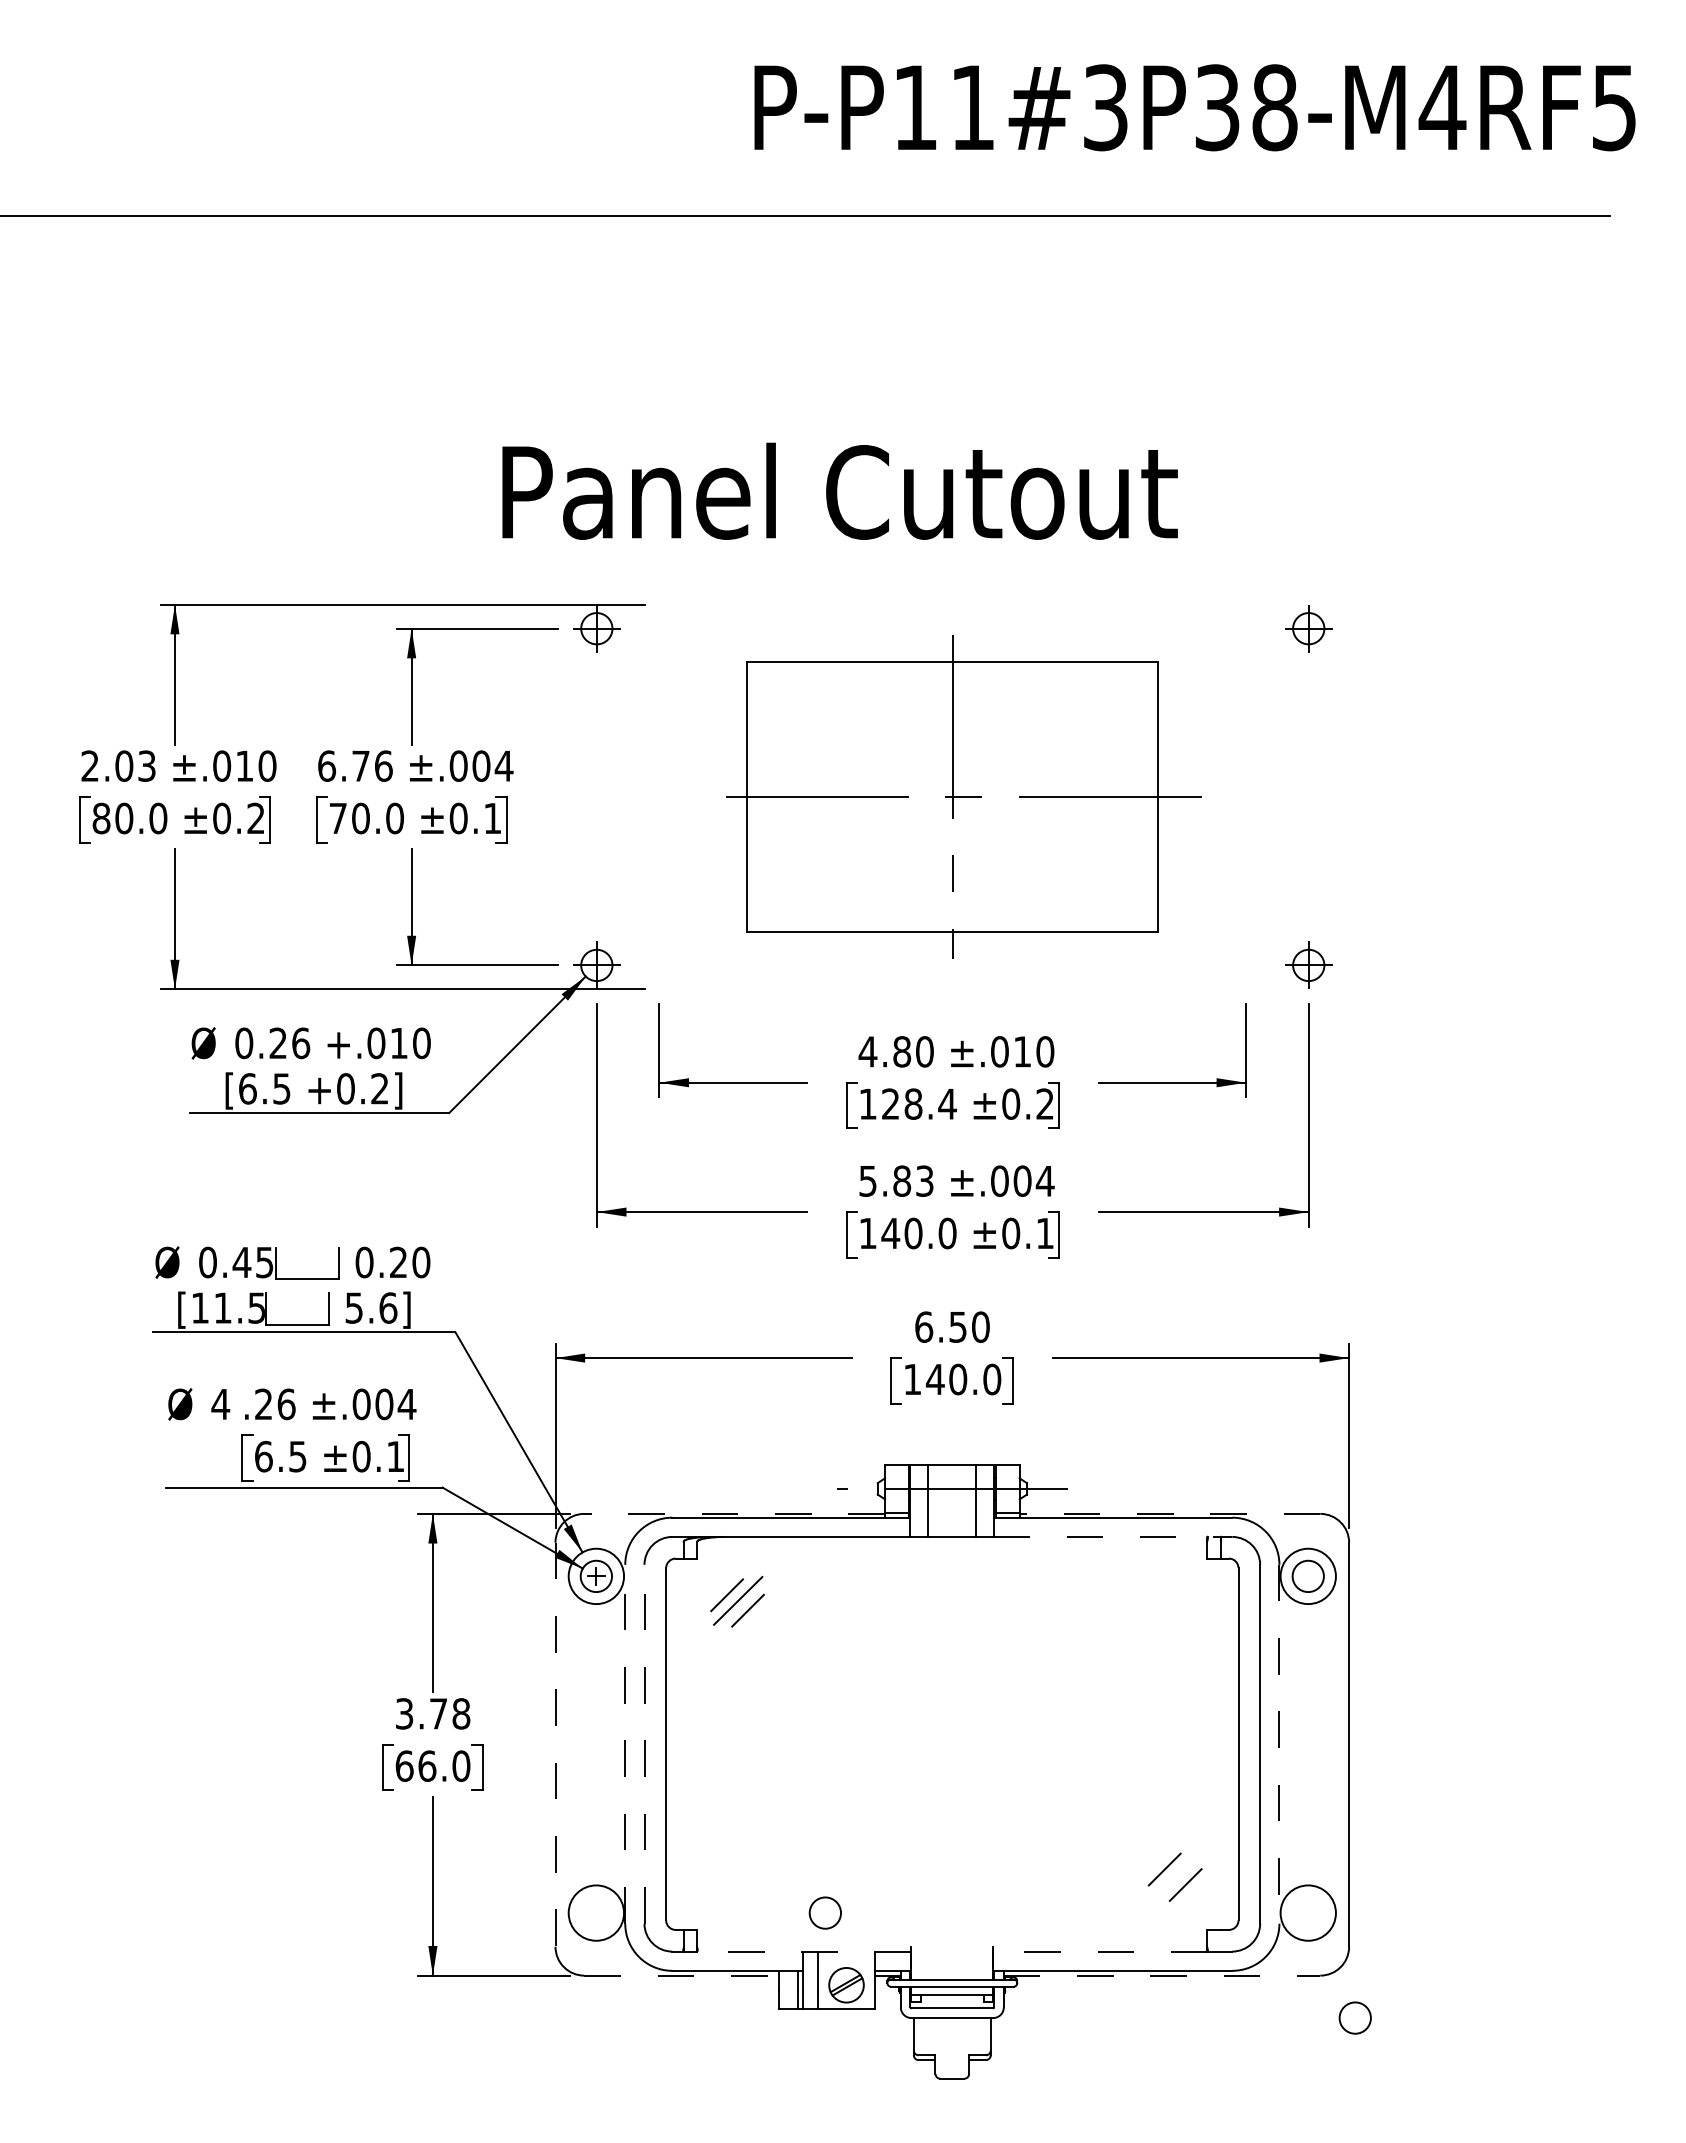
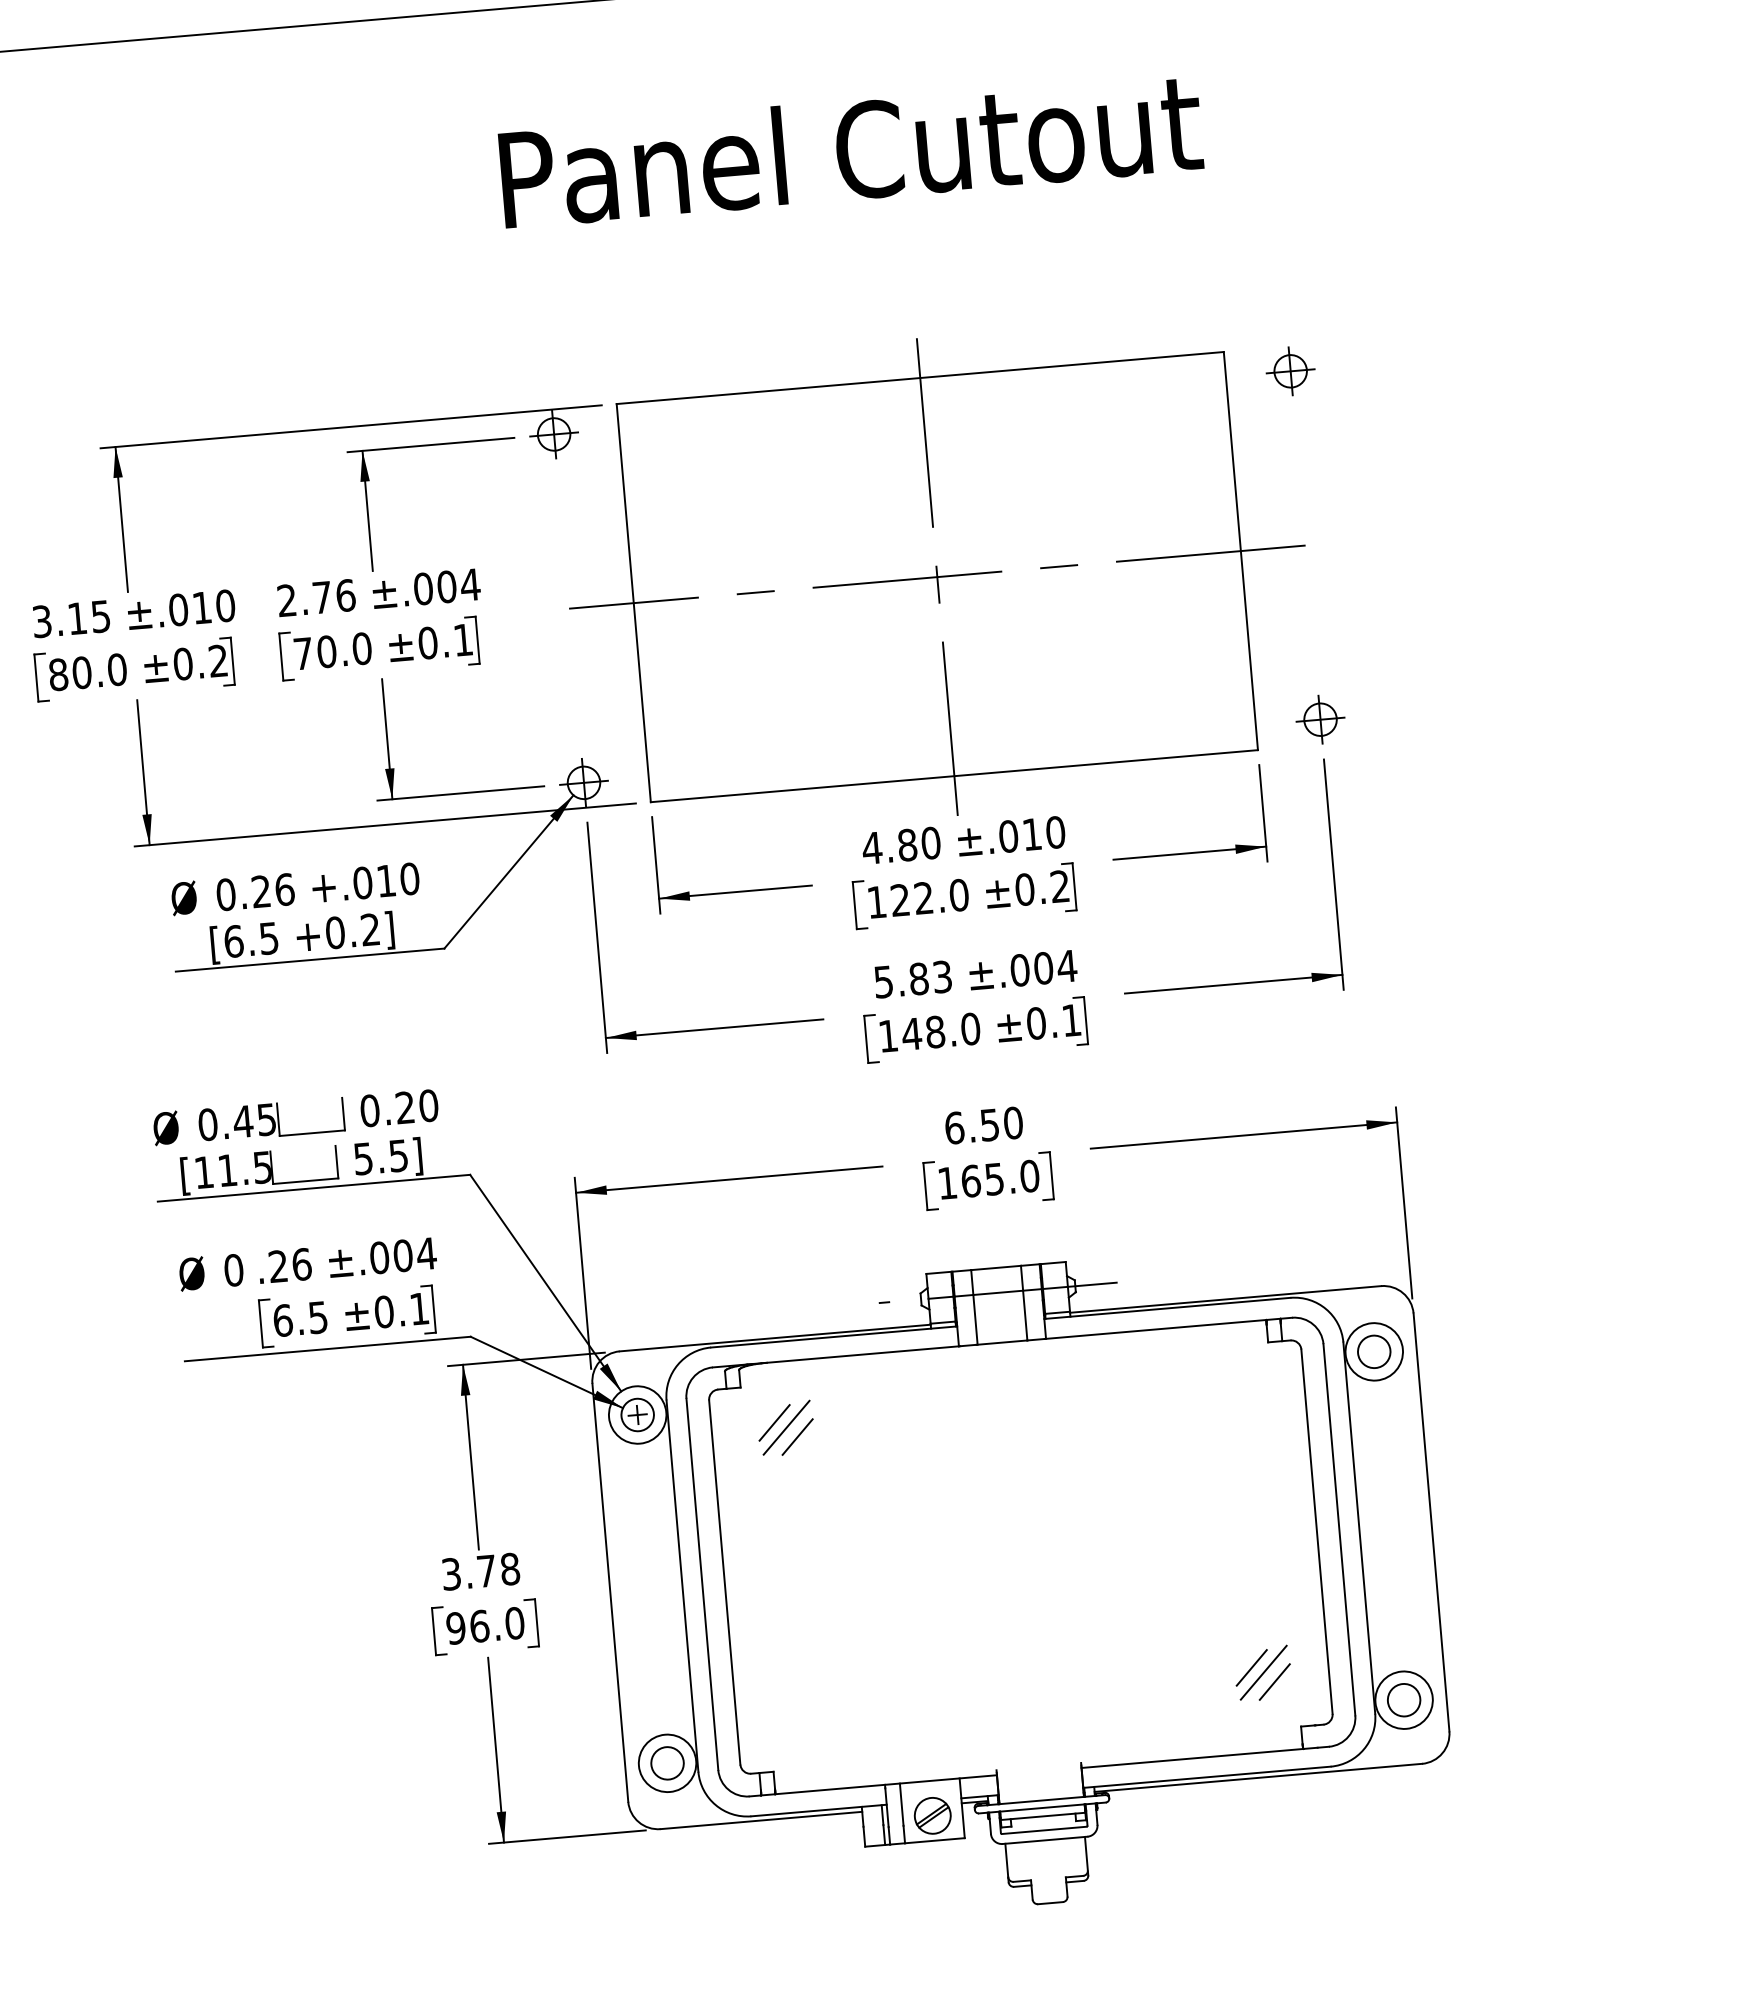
text: (839, 490) -> (850, 149), moved
text: (118, 765) -> (71, 618), 2.03 -> 3.15
text: (327, 765) -> (287, 599), 6.76 -> 2.76
part: (952, 796) -> (936, 576), size x1.43
text: (930, 1103) -> (941, 896), 128.4 -> 122.0
text: (913, 1233) -> (935, 1032), 140.0 -> 148.0
text: (388, 1307) -> (398, 1155), 5.6] -> 5.5]
text: (946, 1379) -> (982, 1180), 140.0 -> 165.0
text: (220, 1404) -> (233, 1270), 4 -> 0
line: (734, 1513) -> (775, 1337), dashed -> solid
line: (1169, 1513) -> (1225, 1299), dashed -> solid
line: (1112, 1536) -> (1168, 1327), dashed -> solid
line: (625, 1743) -> (682, 1585), dashed -> solid
line: (644, 1743) -> (702, 1583), dashed -> solid
line: (1279, 1744) -> (1359, 1528), dashed -> solid
line: (555, 1745) -> (610, 1593), dashed -> solid
text: (404, 1765) -> (455, 1627), 66.0 -> 96.0
line: (1175, 1875) -> (1263, 1673), added
circle: (824, 1912) -> (666, 1762), moved
line: (803, 1951) -> (885, 1784), dashed -> solid
line: (1099, 1951) -> (1191, 1758), dashed -> solid
line: (682, 1975) -> (762, 1820), dashed -> solid
line: (1162, 1975) -> (1258, 1777), dashed -> solid
circle: (1354, 2017) -> (1403, 1699), moved

